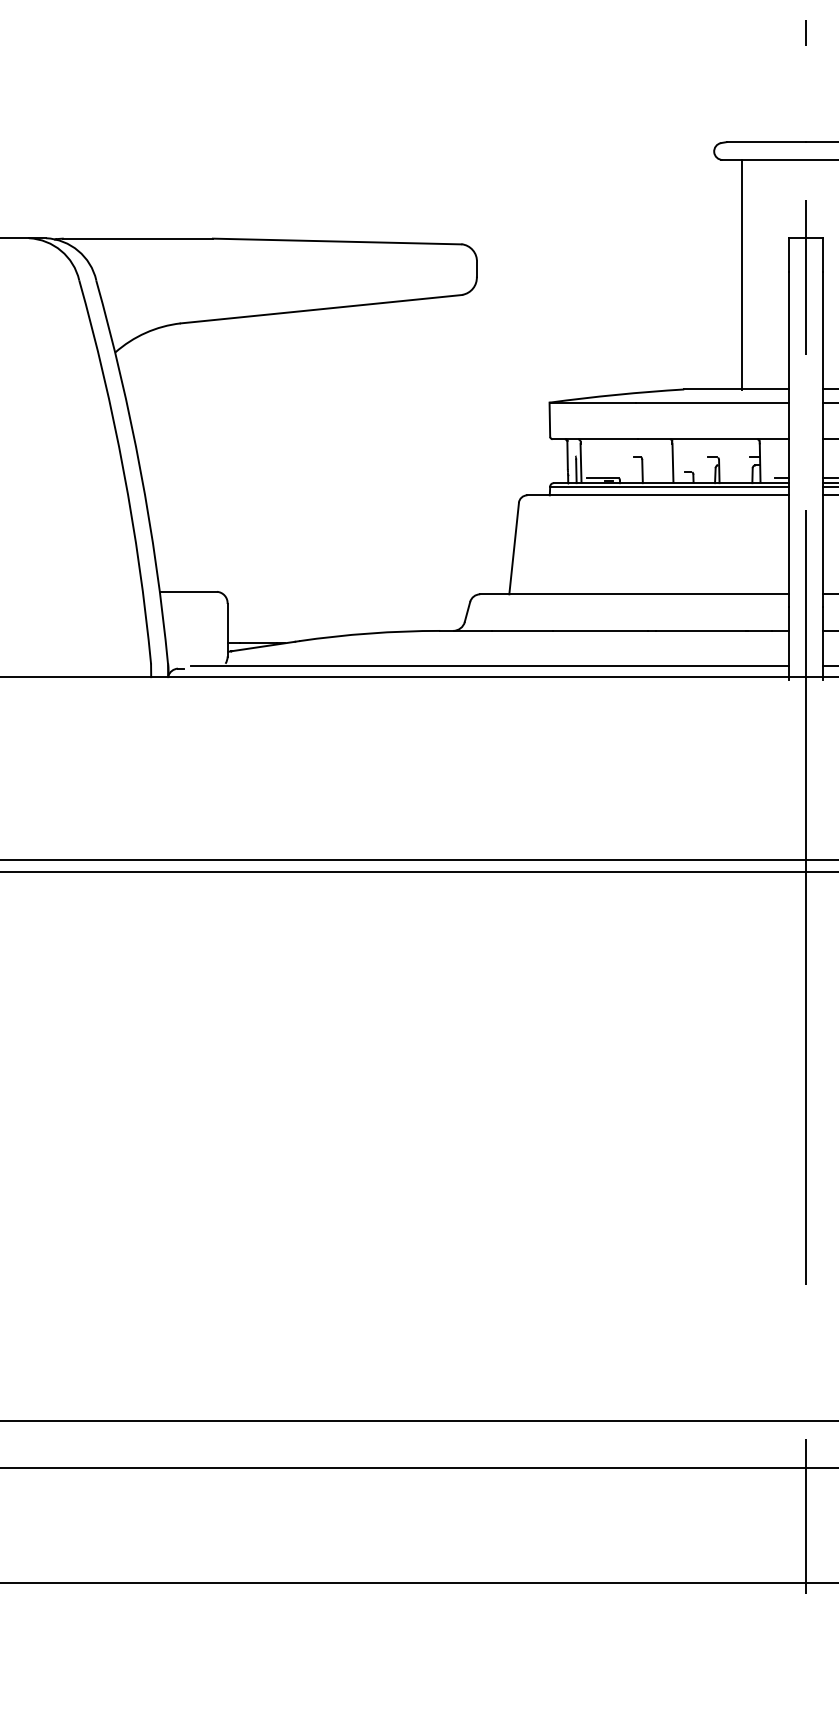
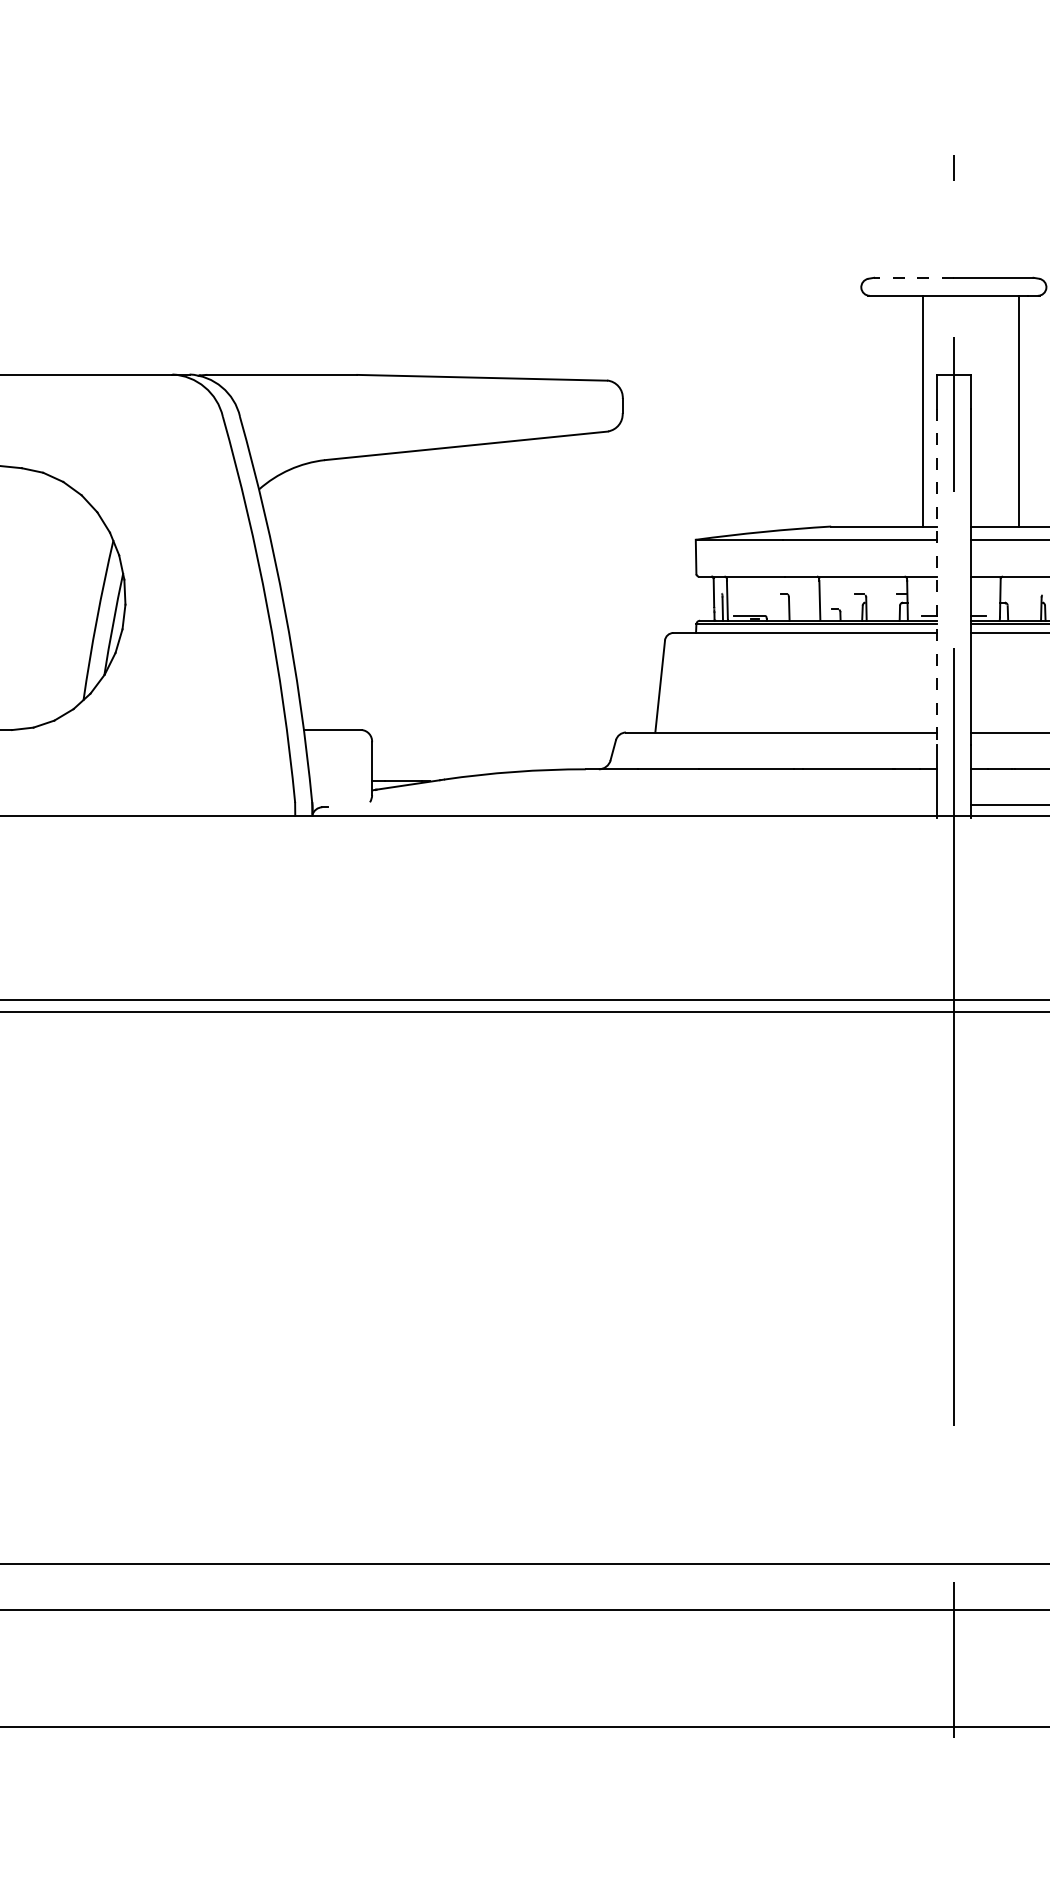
line: (767, 141) -> (914, 277), solid -> dashed
line: (741, 274) -> (922, 410), moved
line: (788, 440) -> (936, 577), solid -> dashed
line: (489, 665) -> (635, 804), removed

